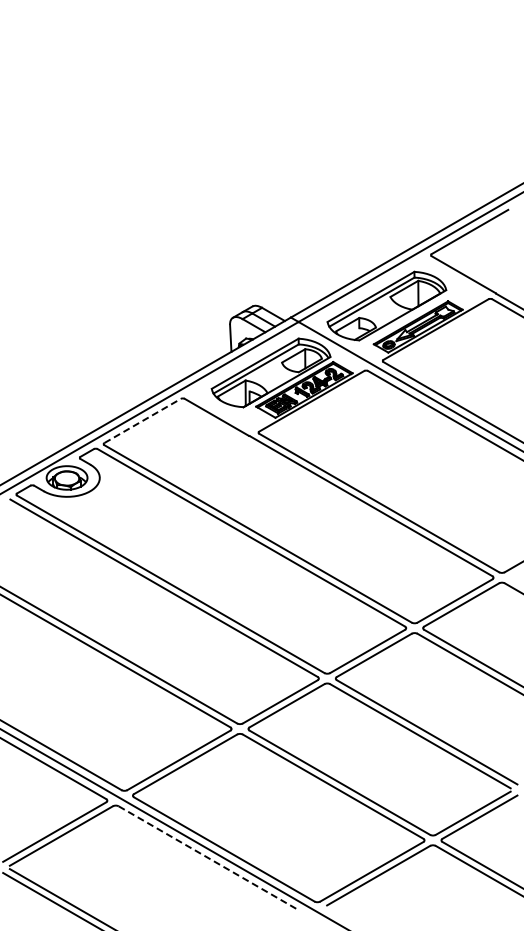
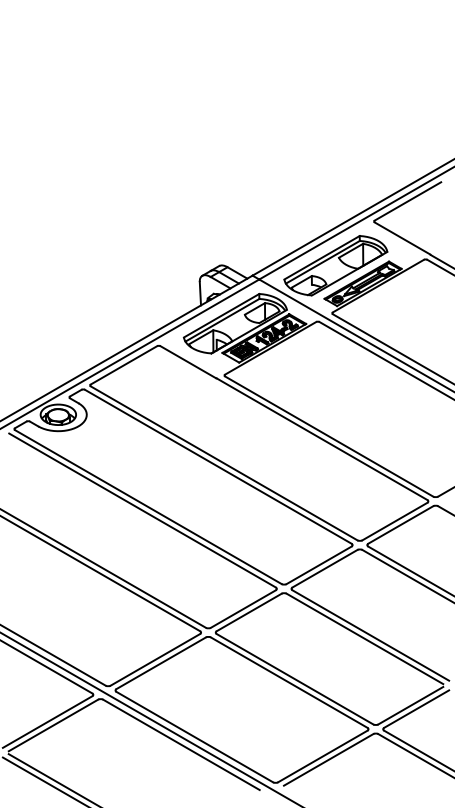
line: (143, 420) -> (124, 364), dashed -> solid
line: (209, 858) -> (181, 744), dashed -> solid

